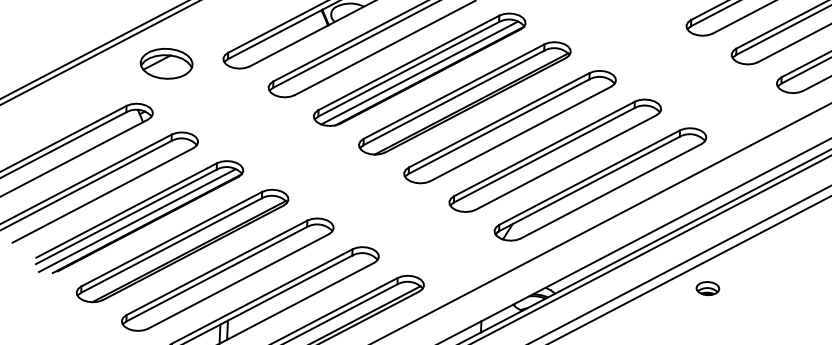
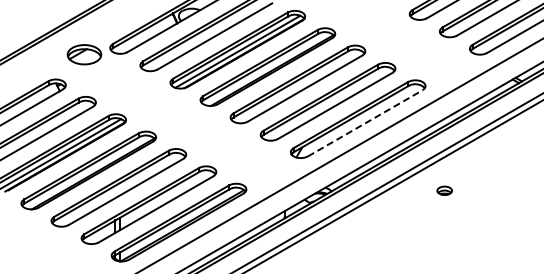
part: (166, 63) -> (84, 54), moved
line: (611, 191) -> (365, 123), solid -> dashed
part: (707, 288) -> (444, 190), moved

